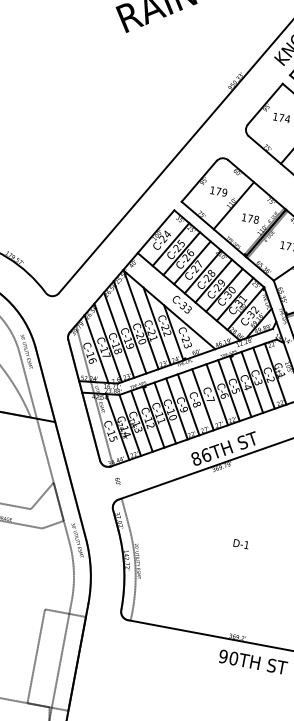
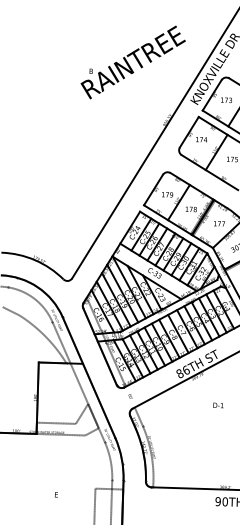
text: (241, 544) -> (218, 405), moved

